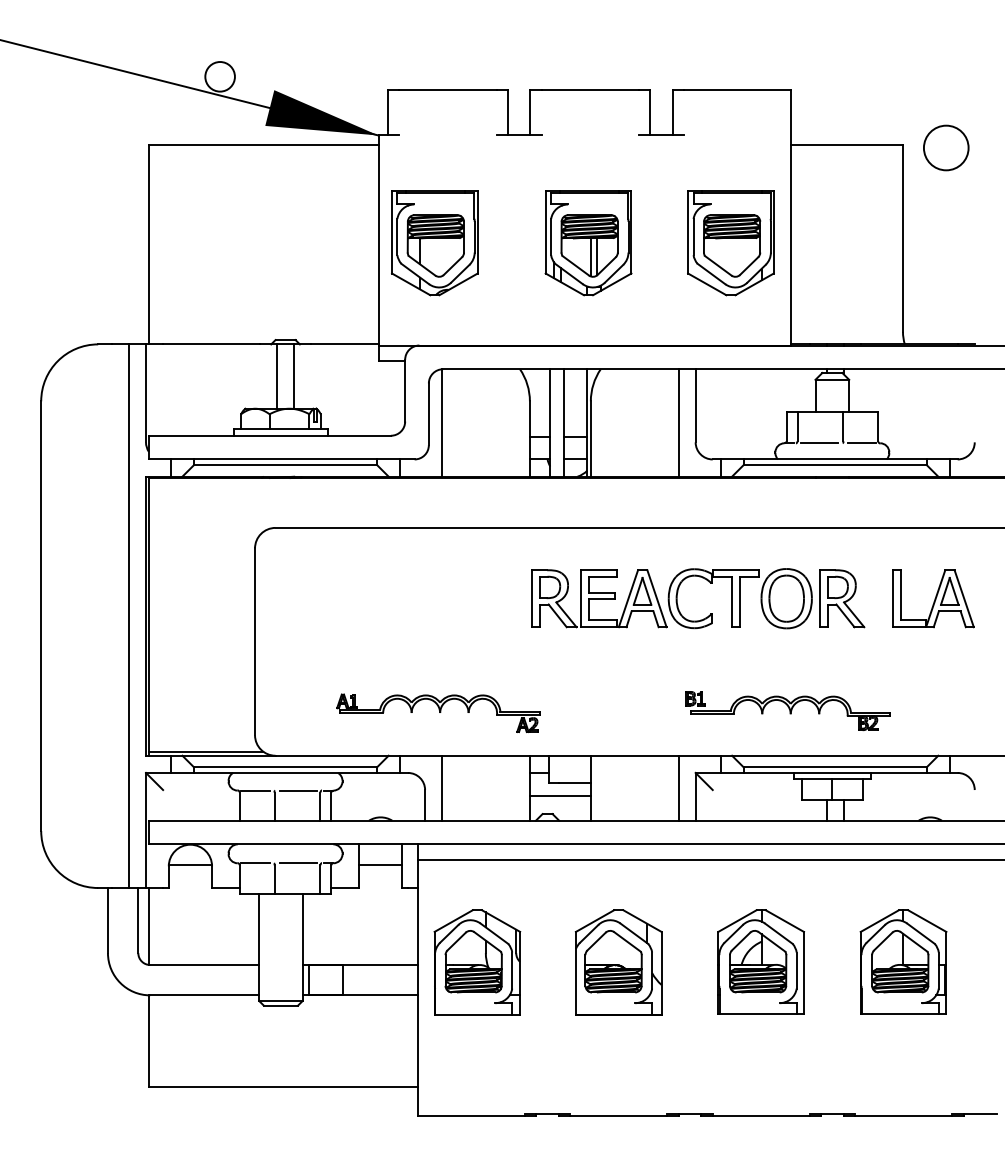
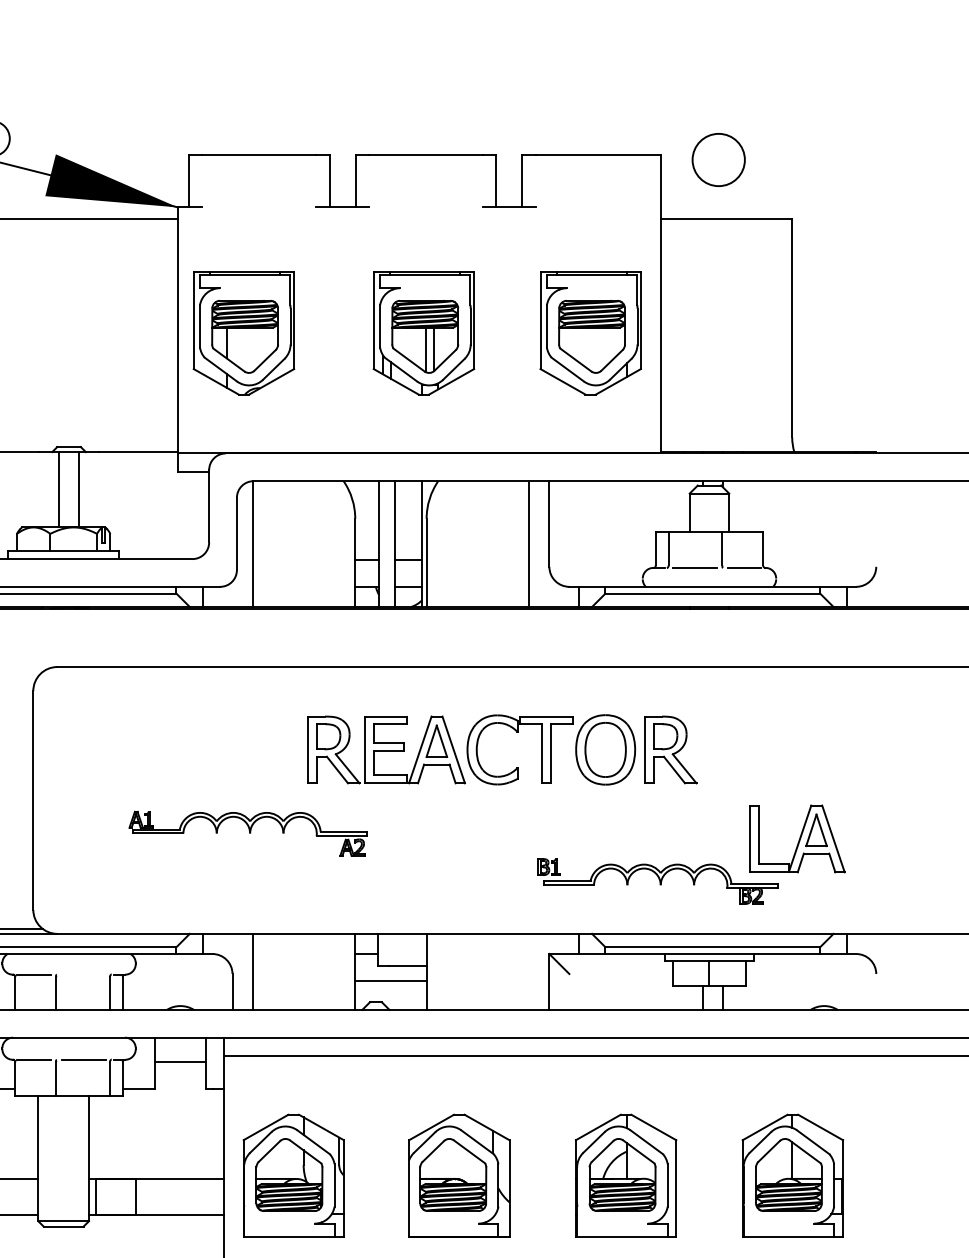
circle: (946, 147) -> (719, 159), moved
part: (710, 583) -> (516, 732), moved
part: (933, 598) -> (797, 838), moved
part: (438, 712) -> (248, 832), moved
line: (678, 787) -> (529, 971), removed
line: (297, 790) -> (83, 974), removed

